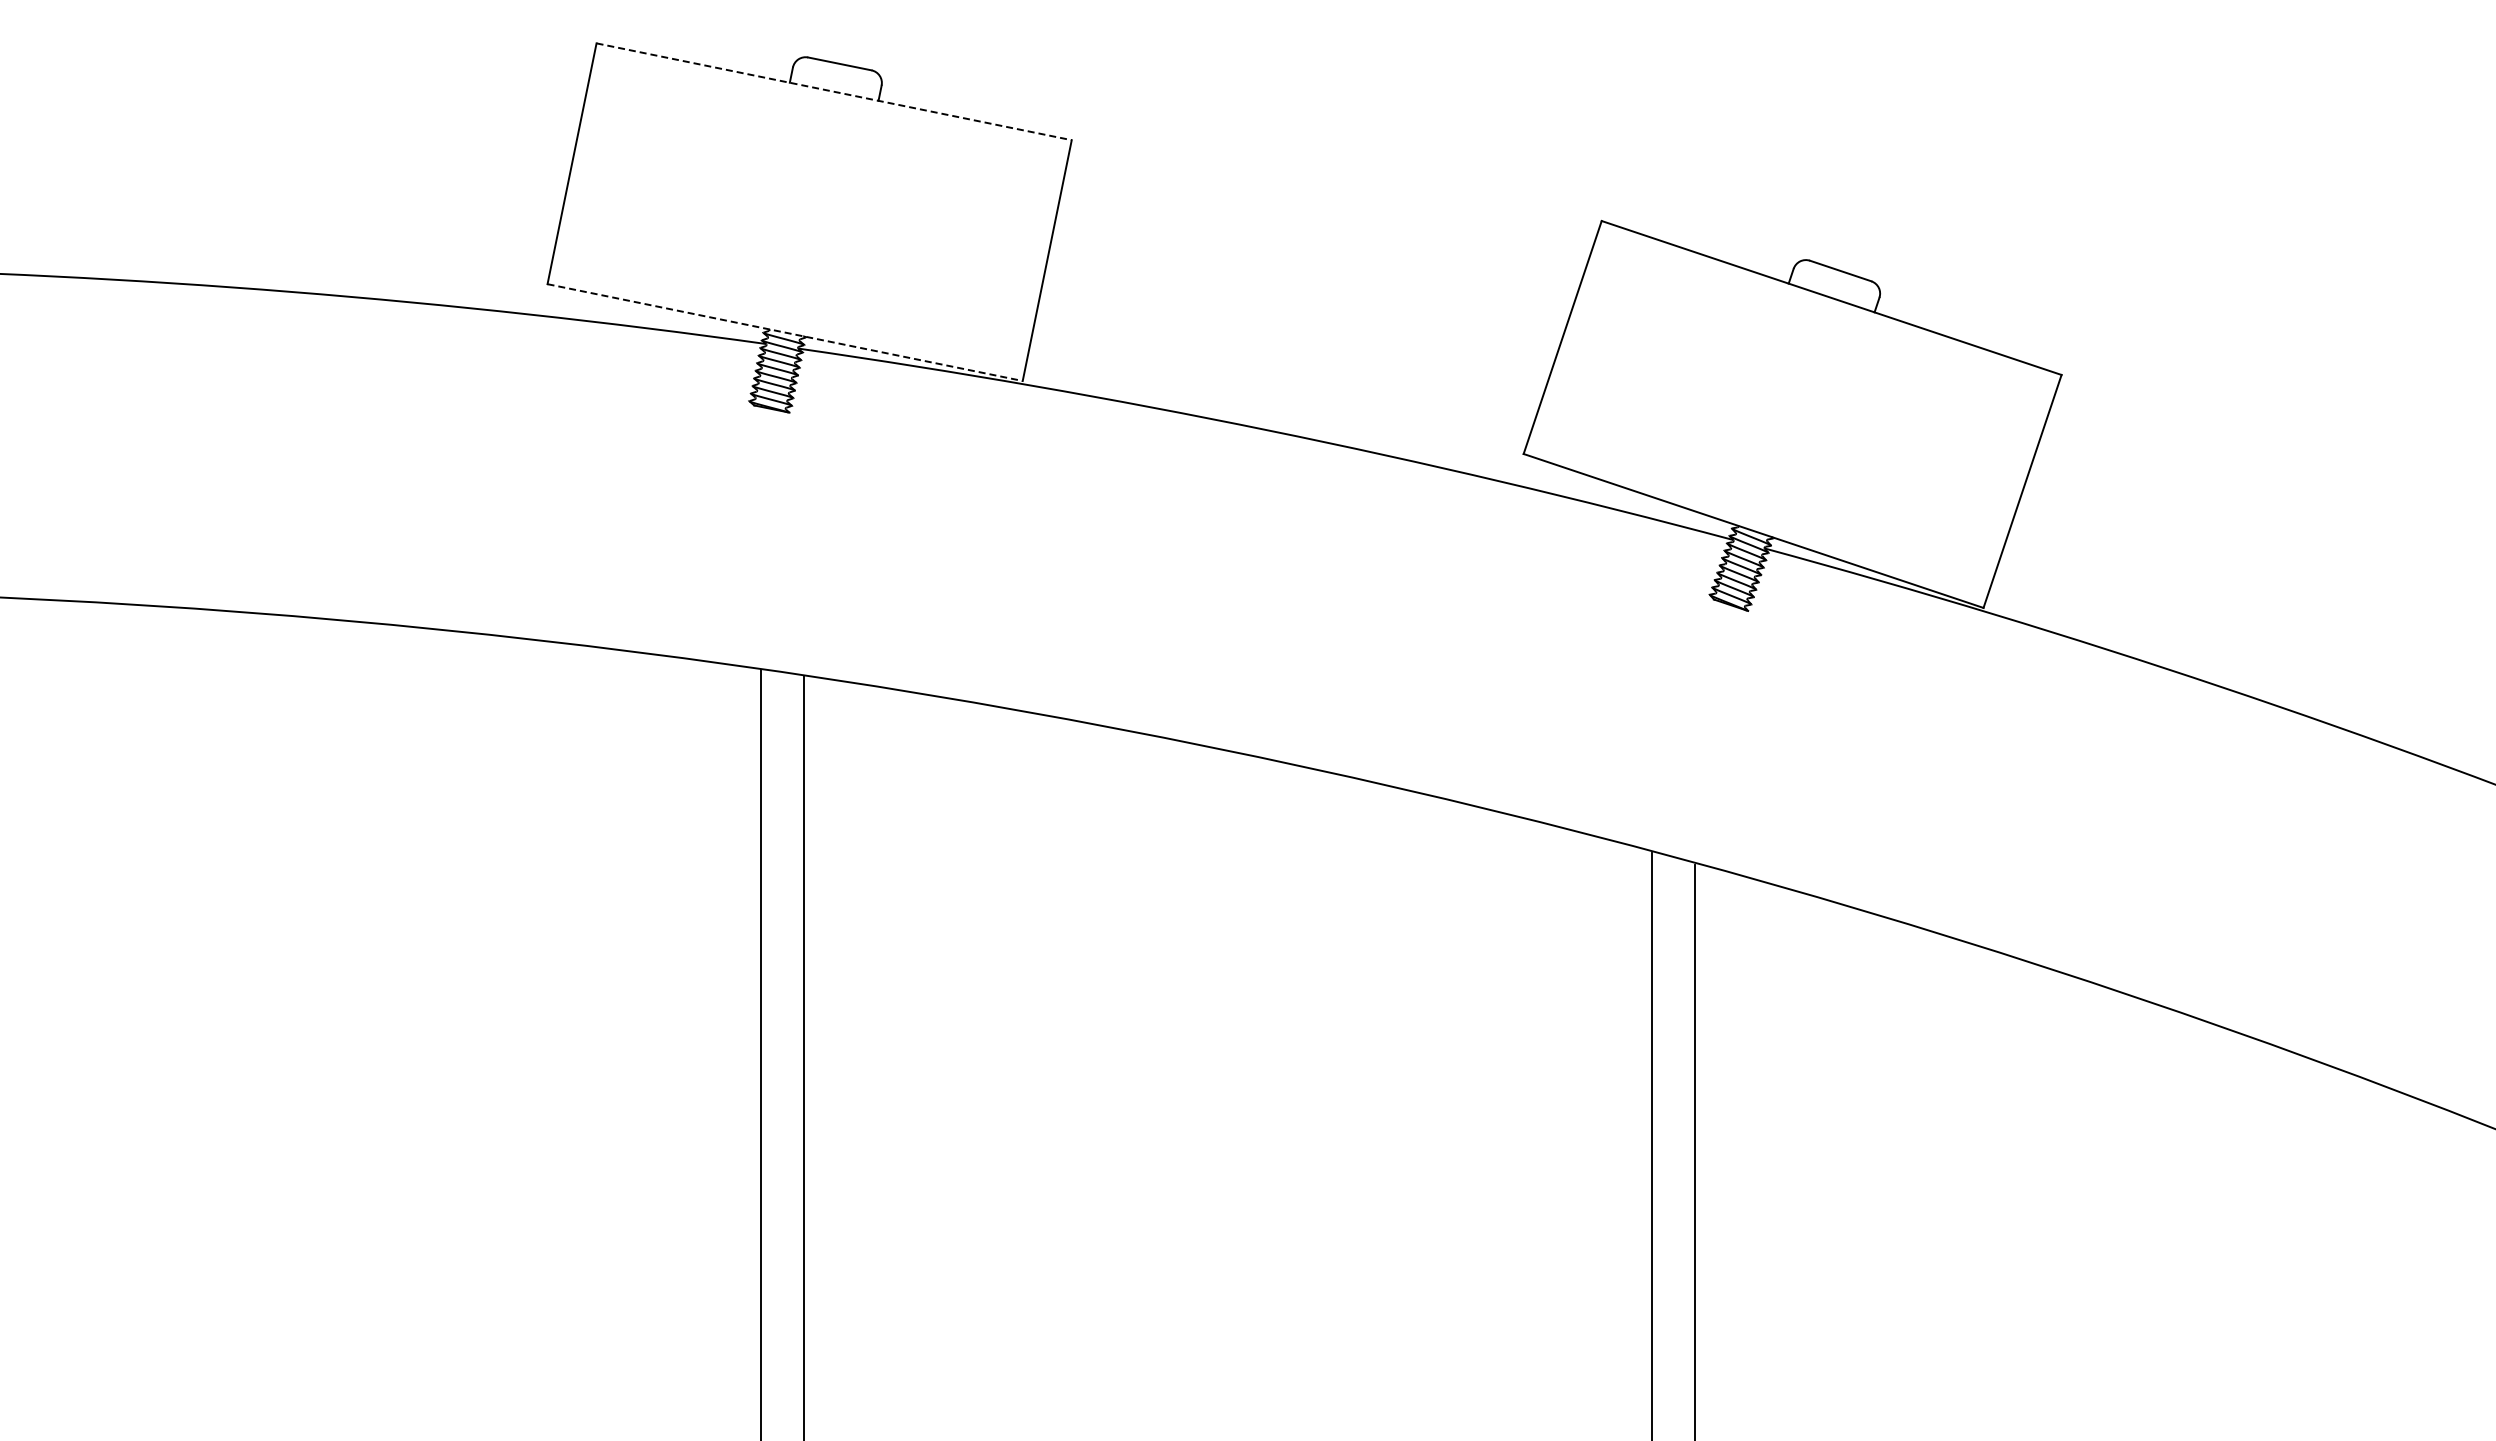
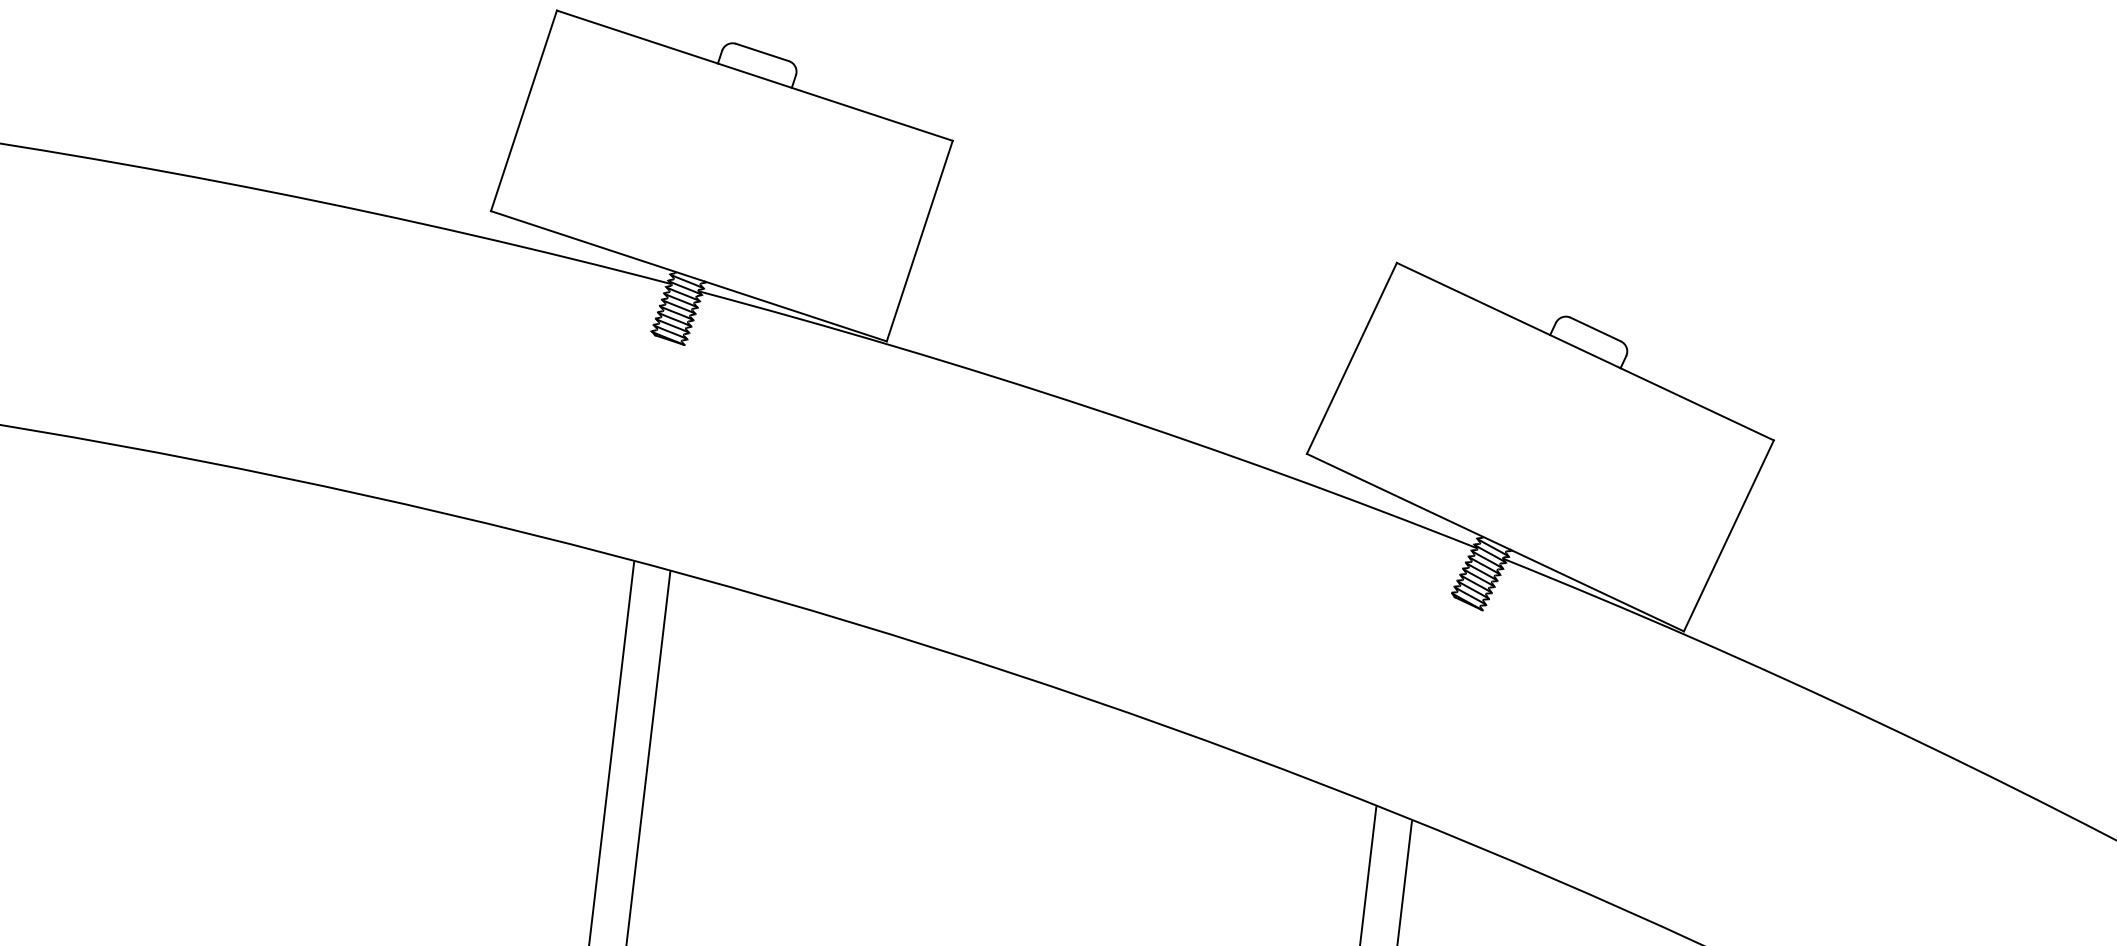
line: (834, 91) -> (755, 75), dashed -> solid
line: (785, 332) -> (689, 276), dashed -> solid

